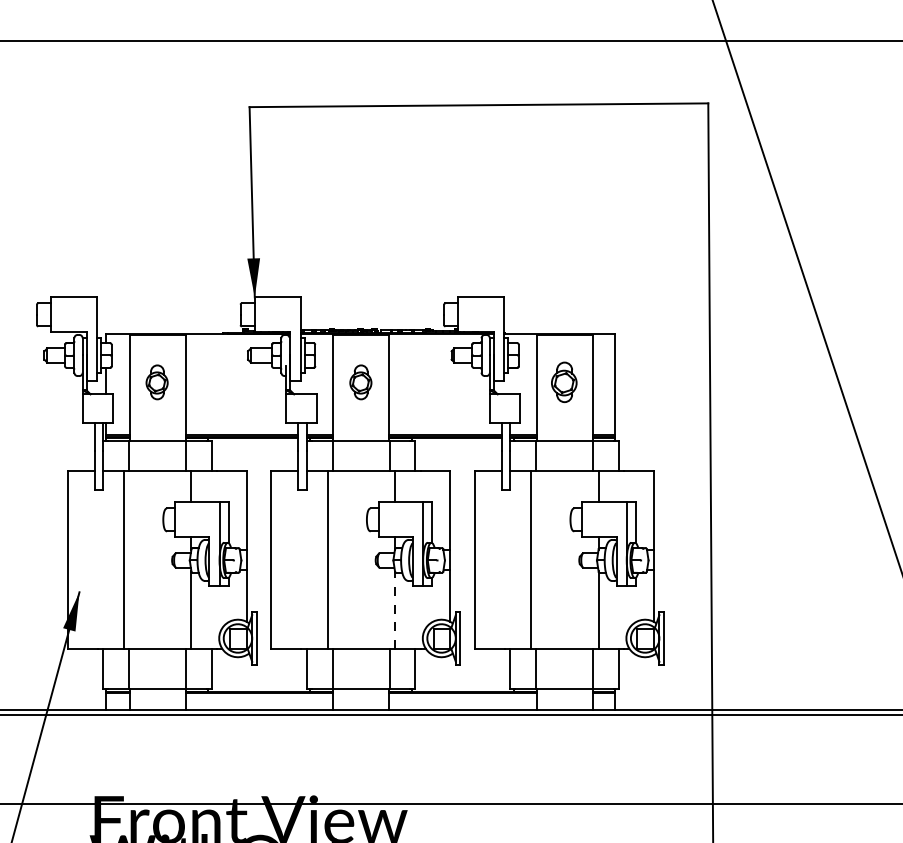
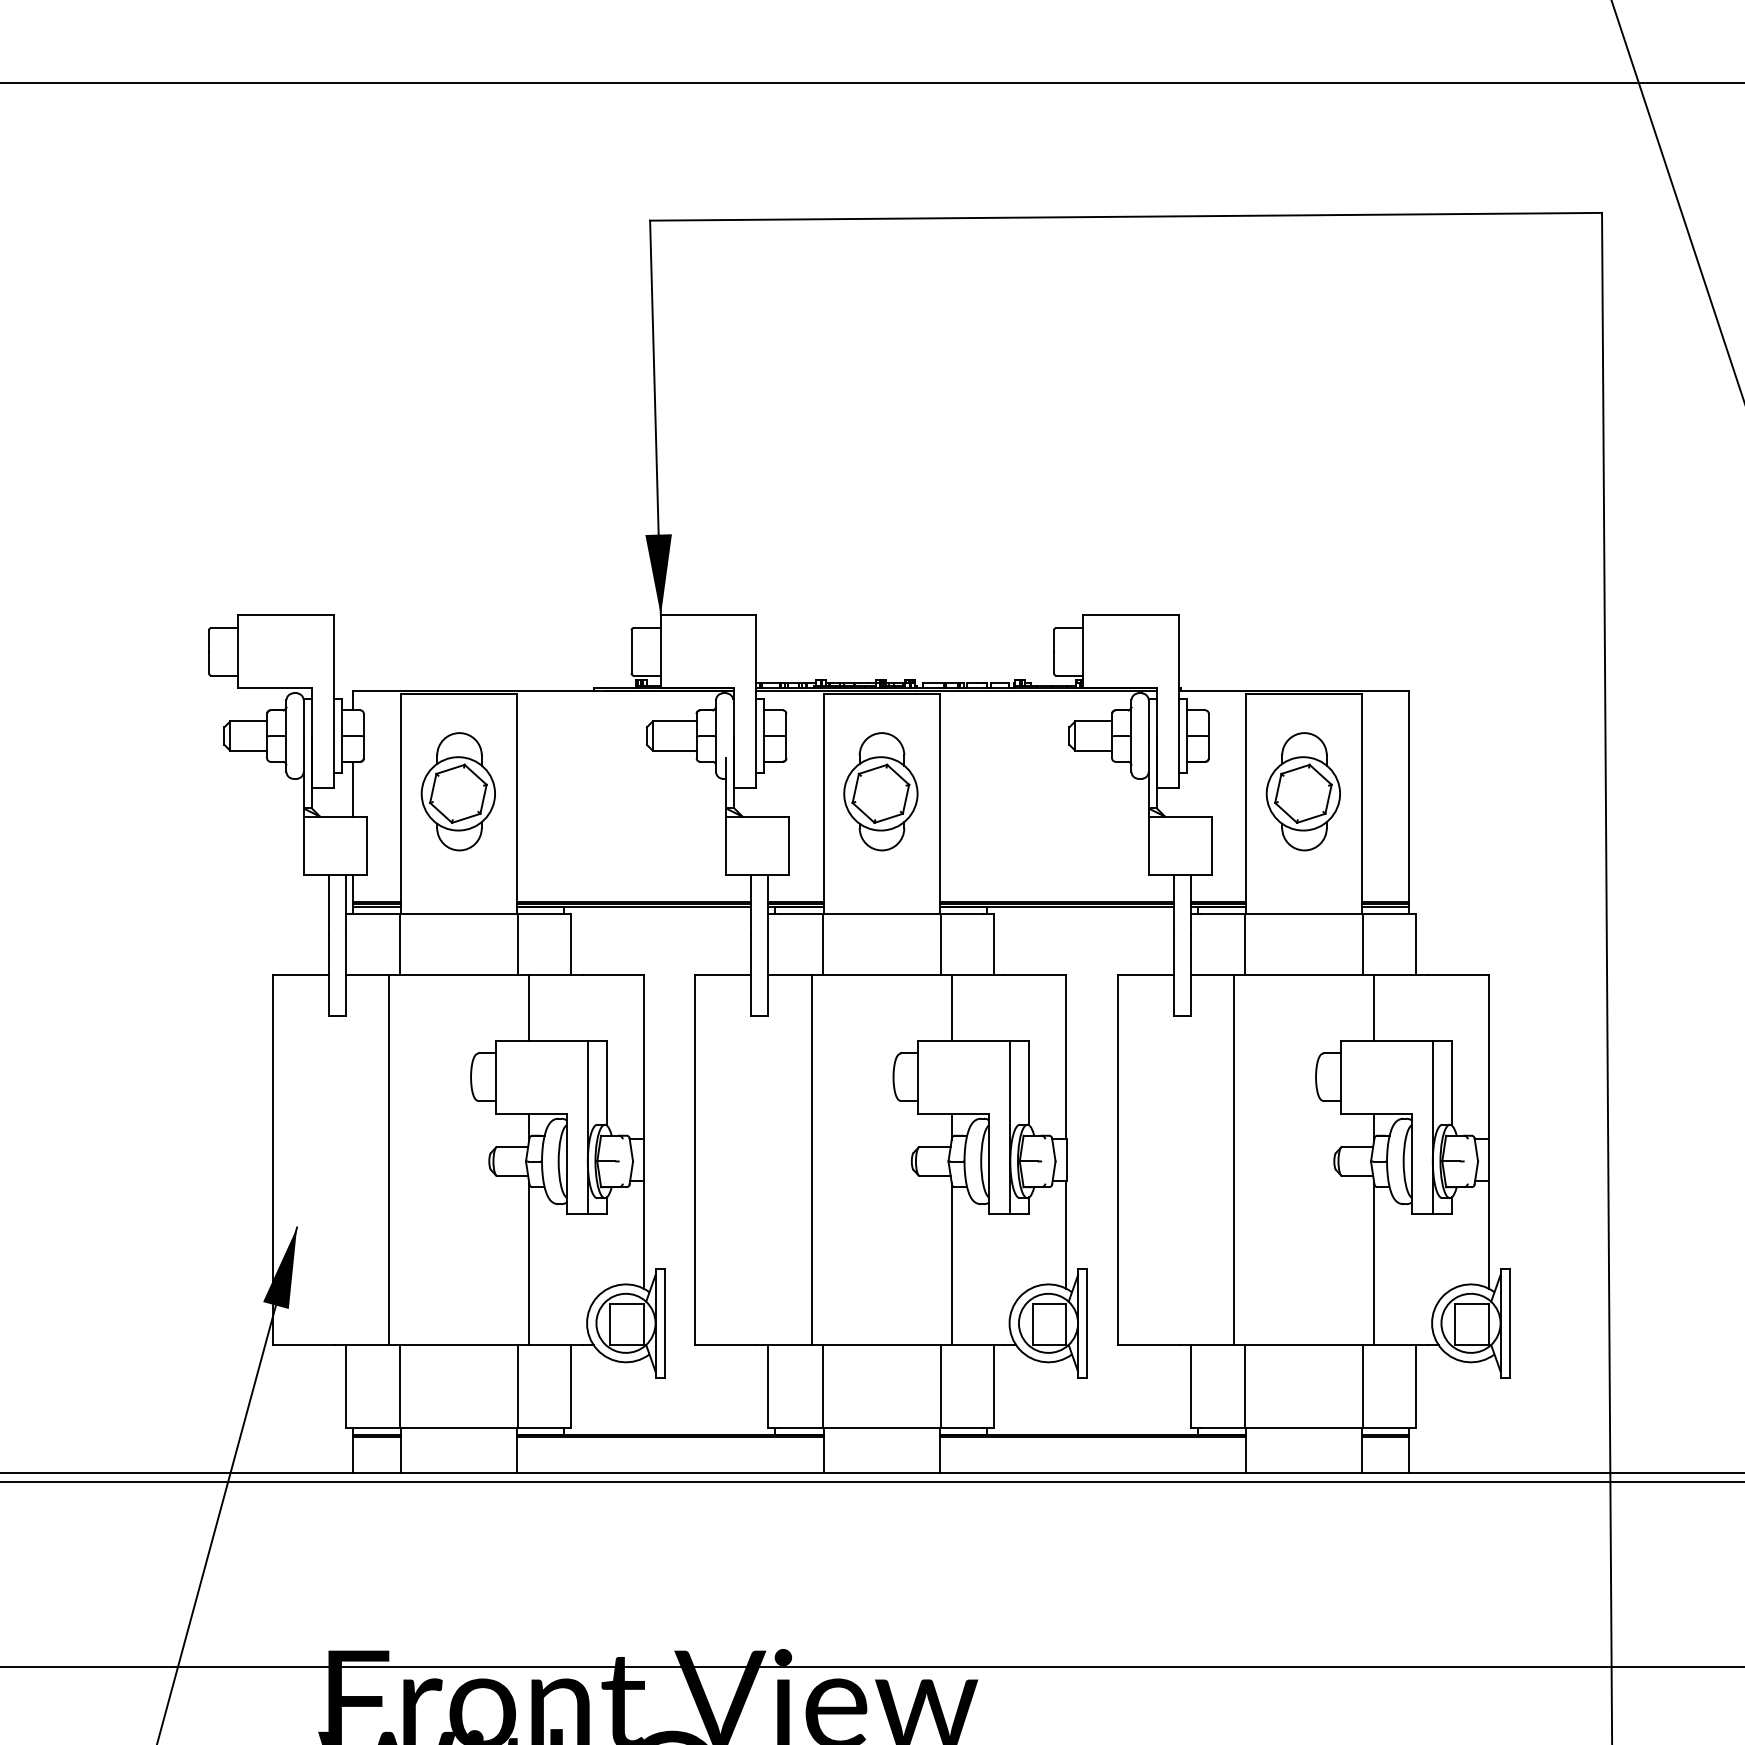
part: (156, 382) -> (456, 792), size x1.67
part: (360, 382) -> (880, 792), size x1.67
part: (563, 382) -> (1301, 792), size x1.43
line: (394, 609) -> (950, 1263), dashed -> solid

